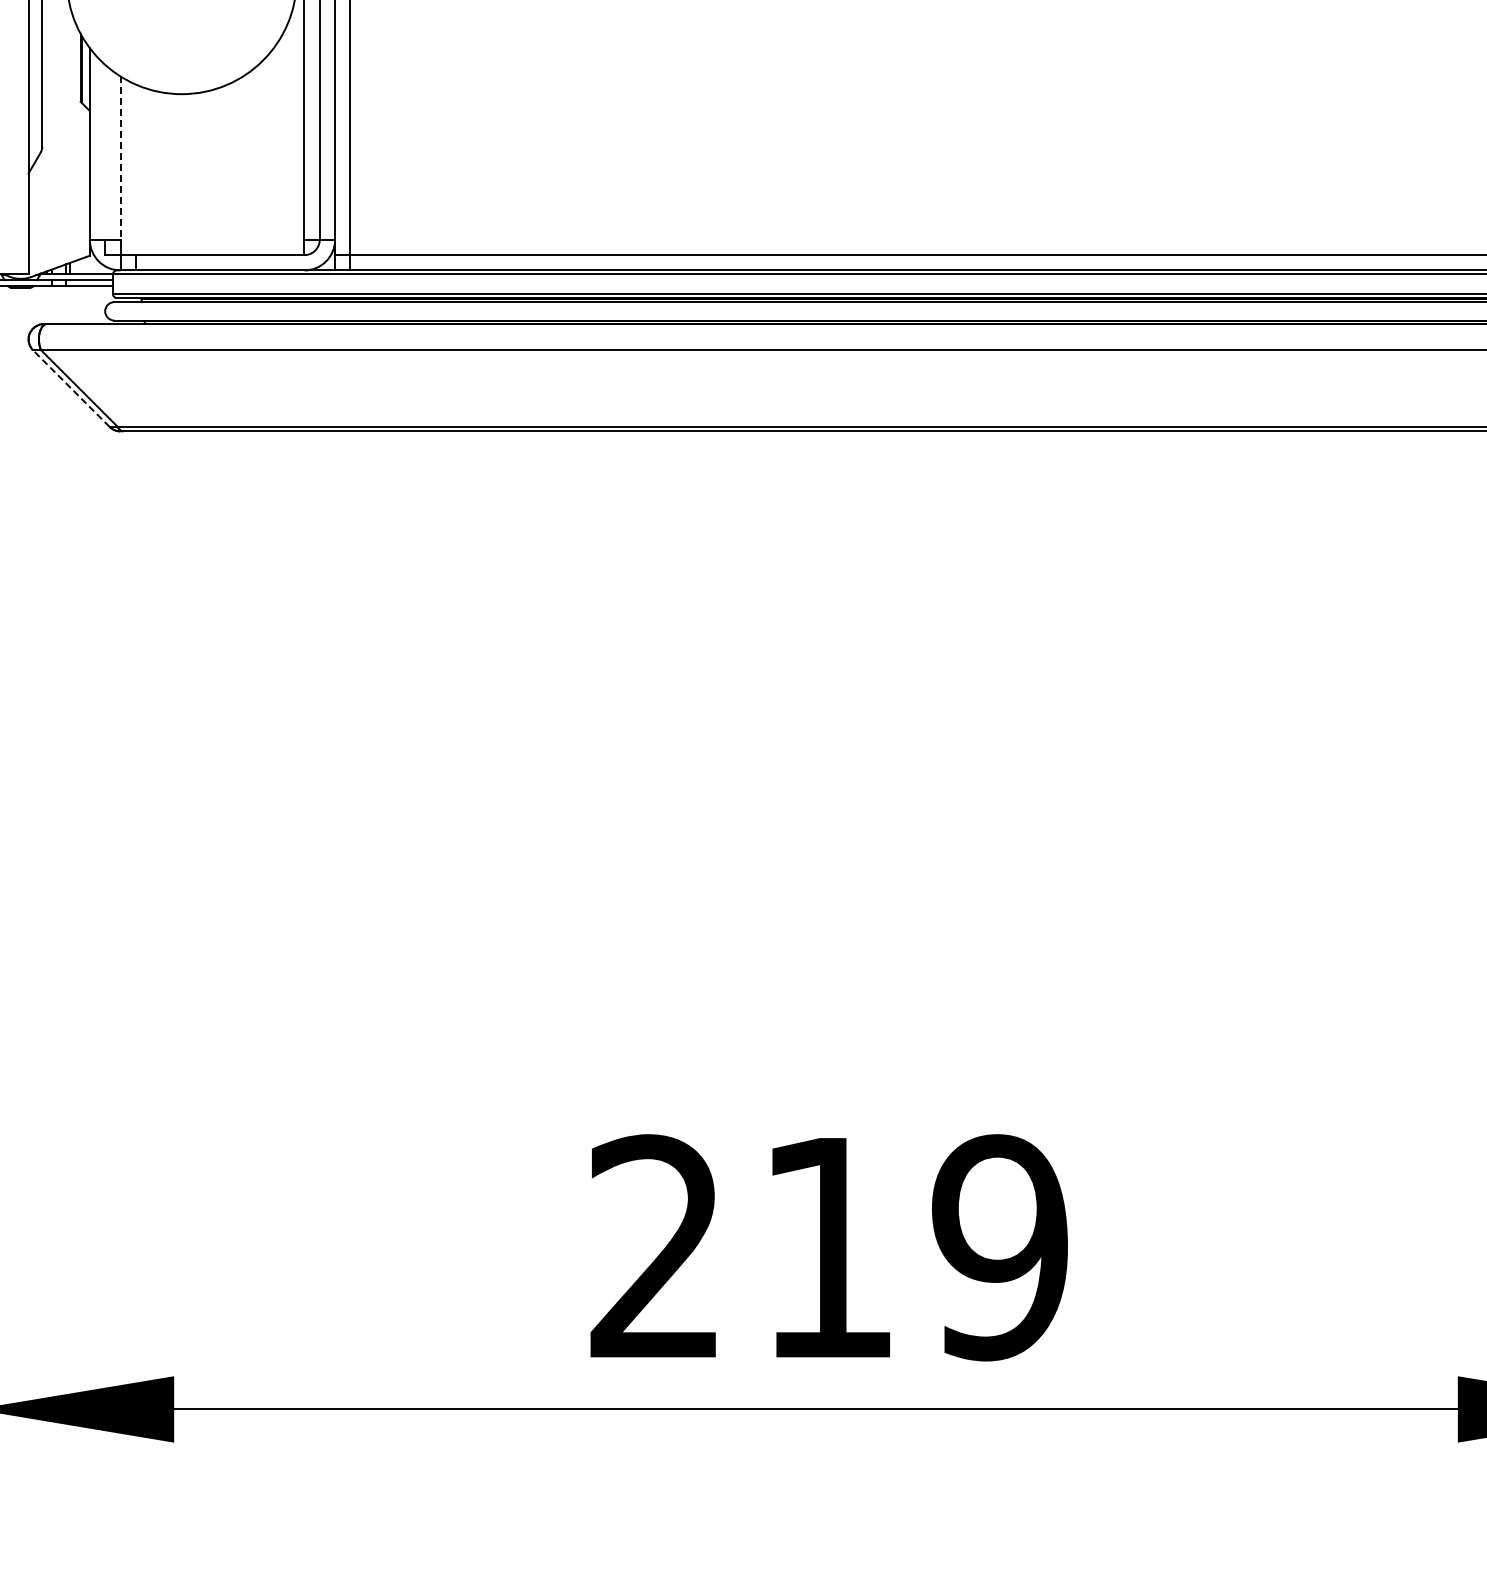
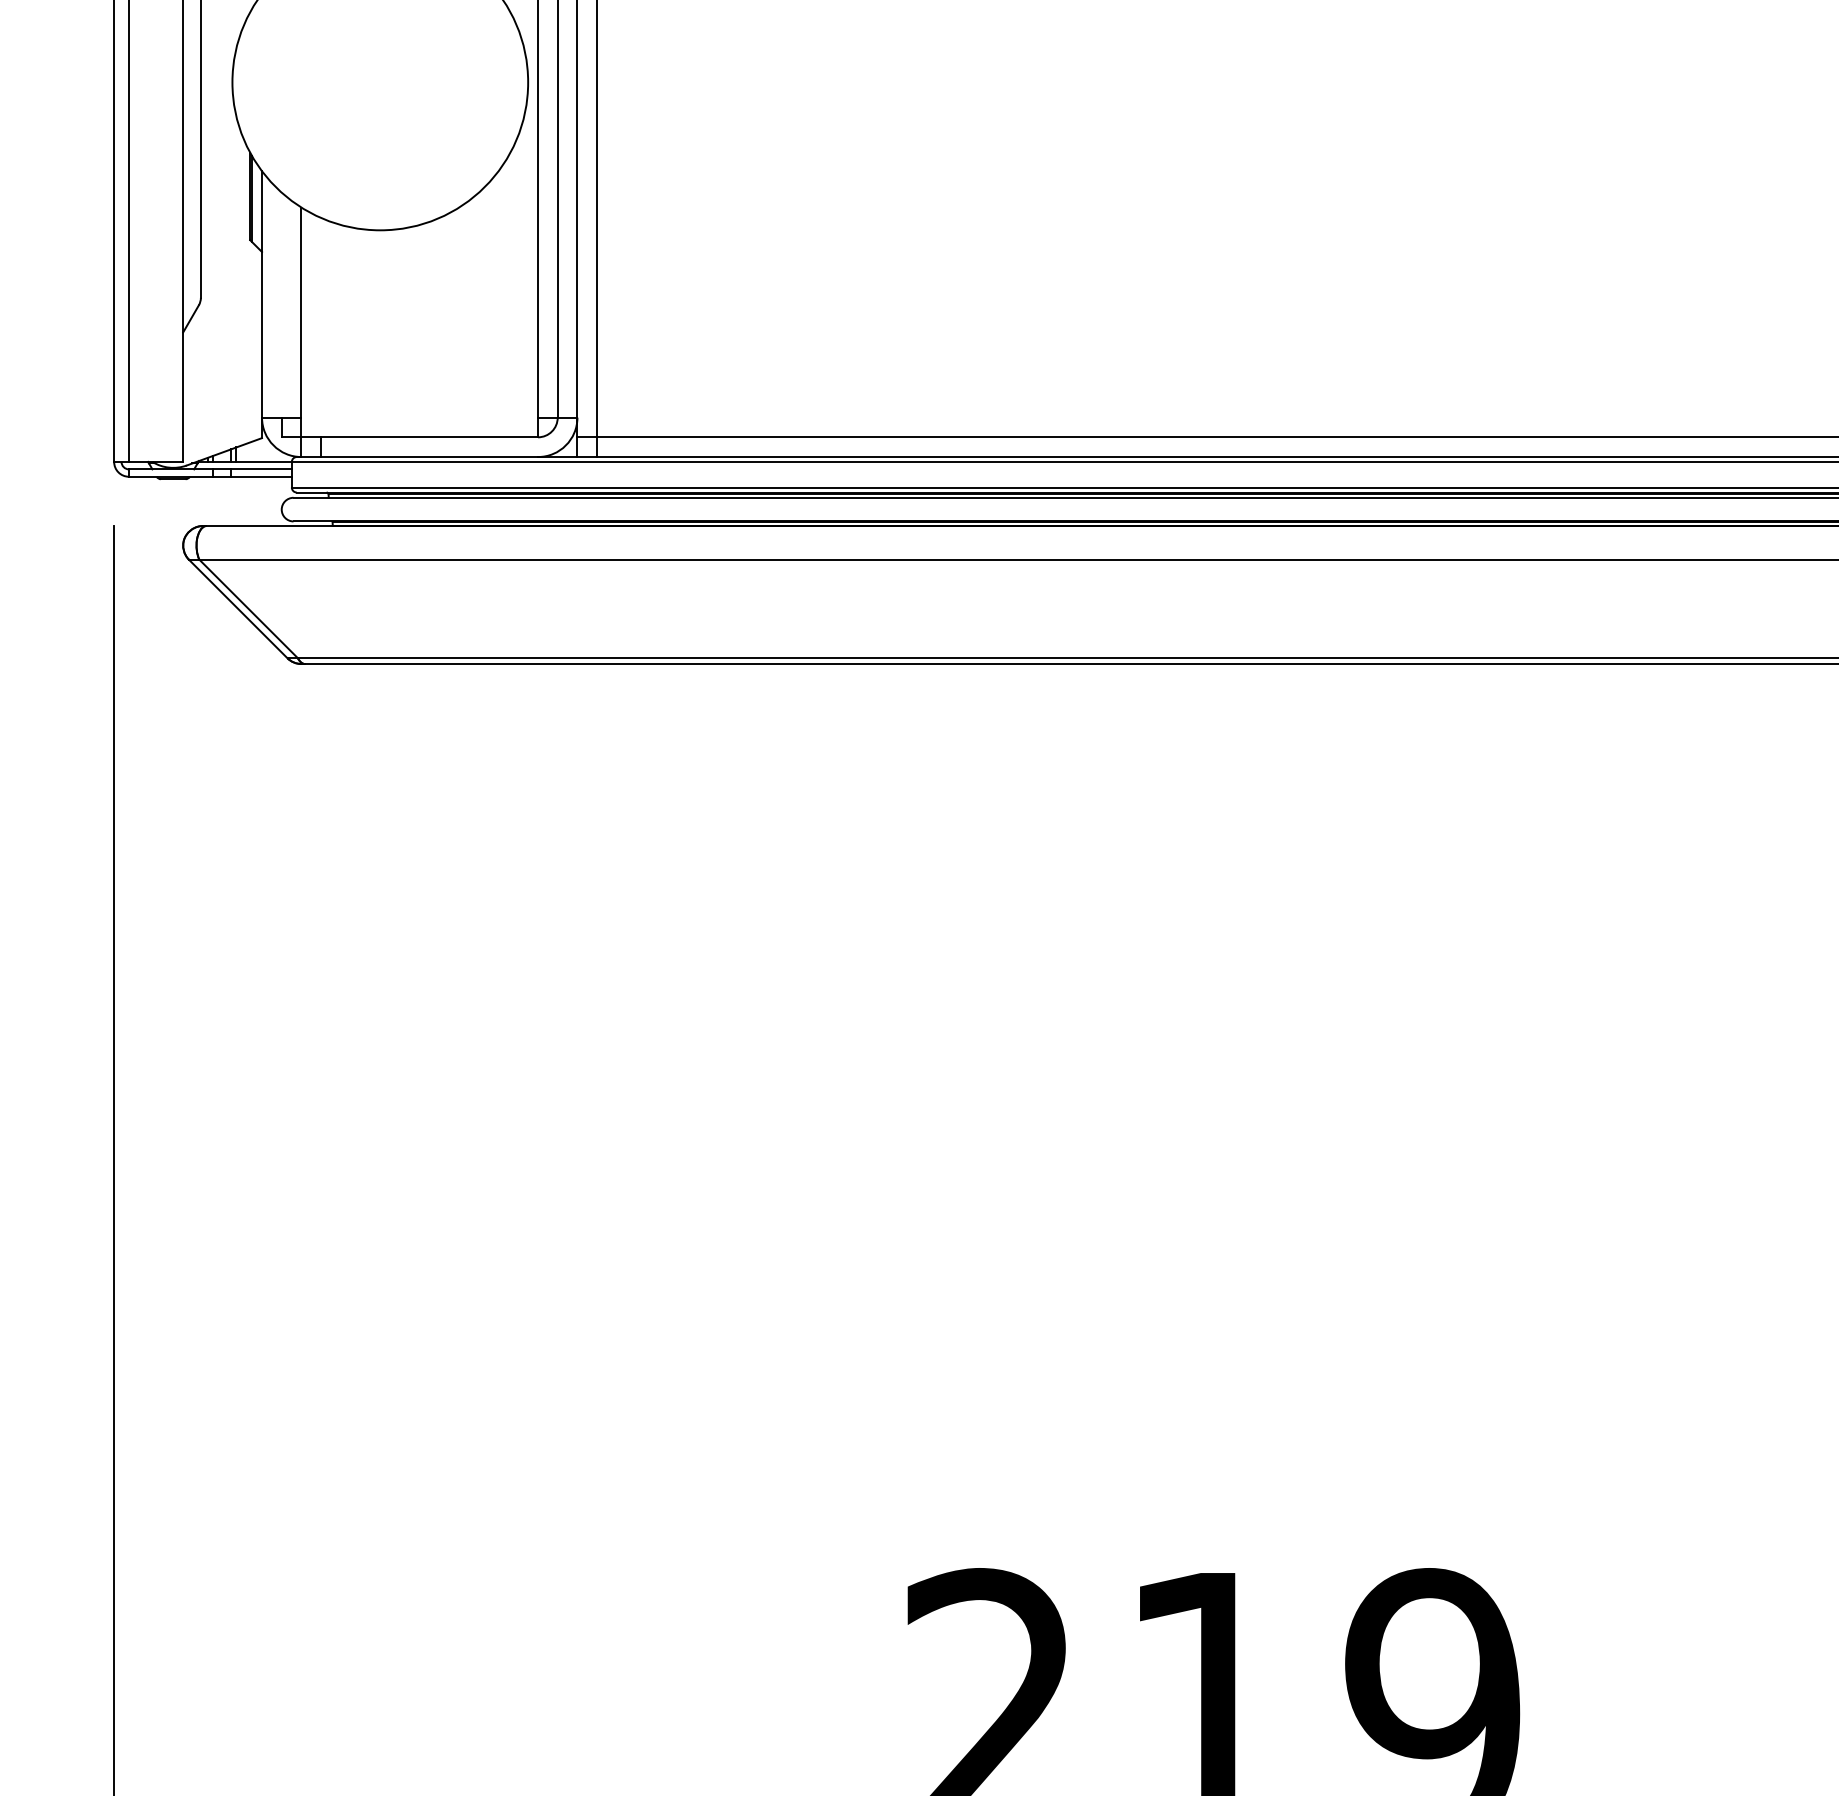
line: (120, 158) -> (301, 313), dashed -> solid
line: (71, 388) -> (238, 608), dashed -> solid

